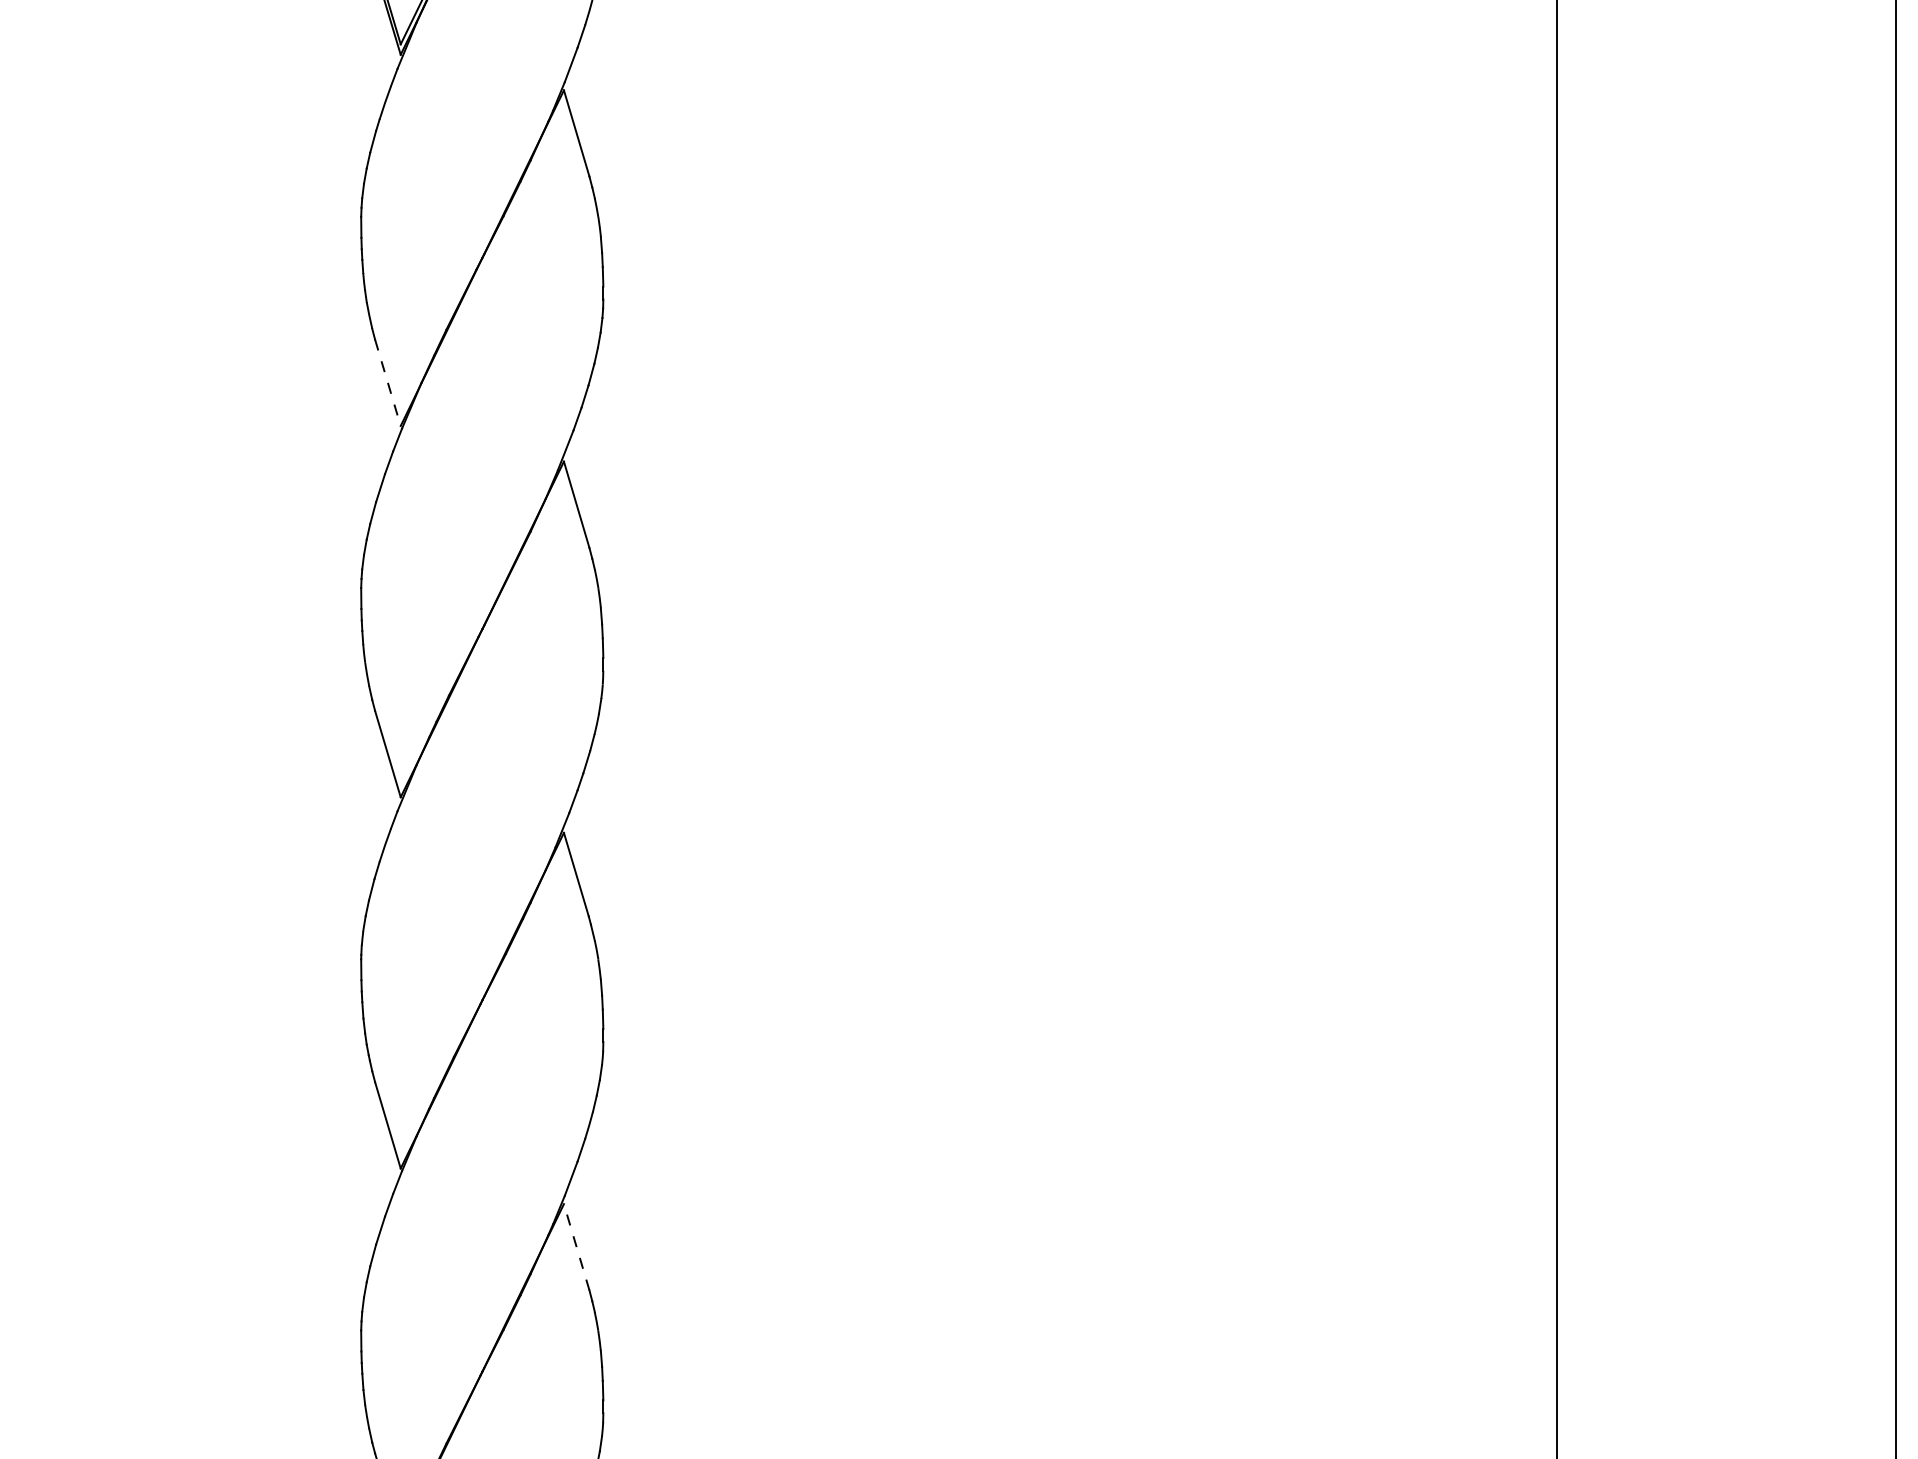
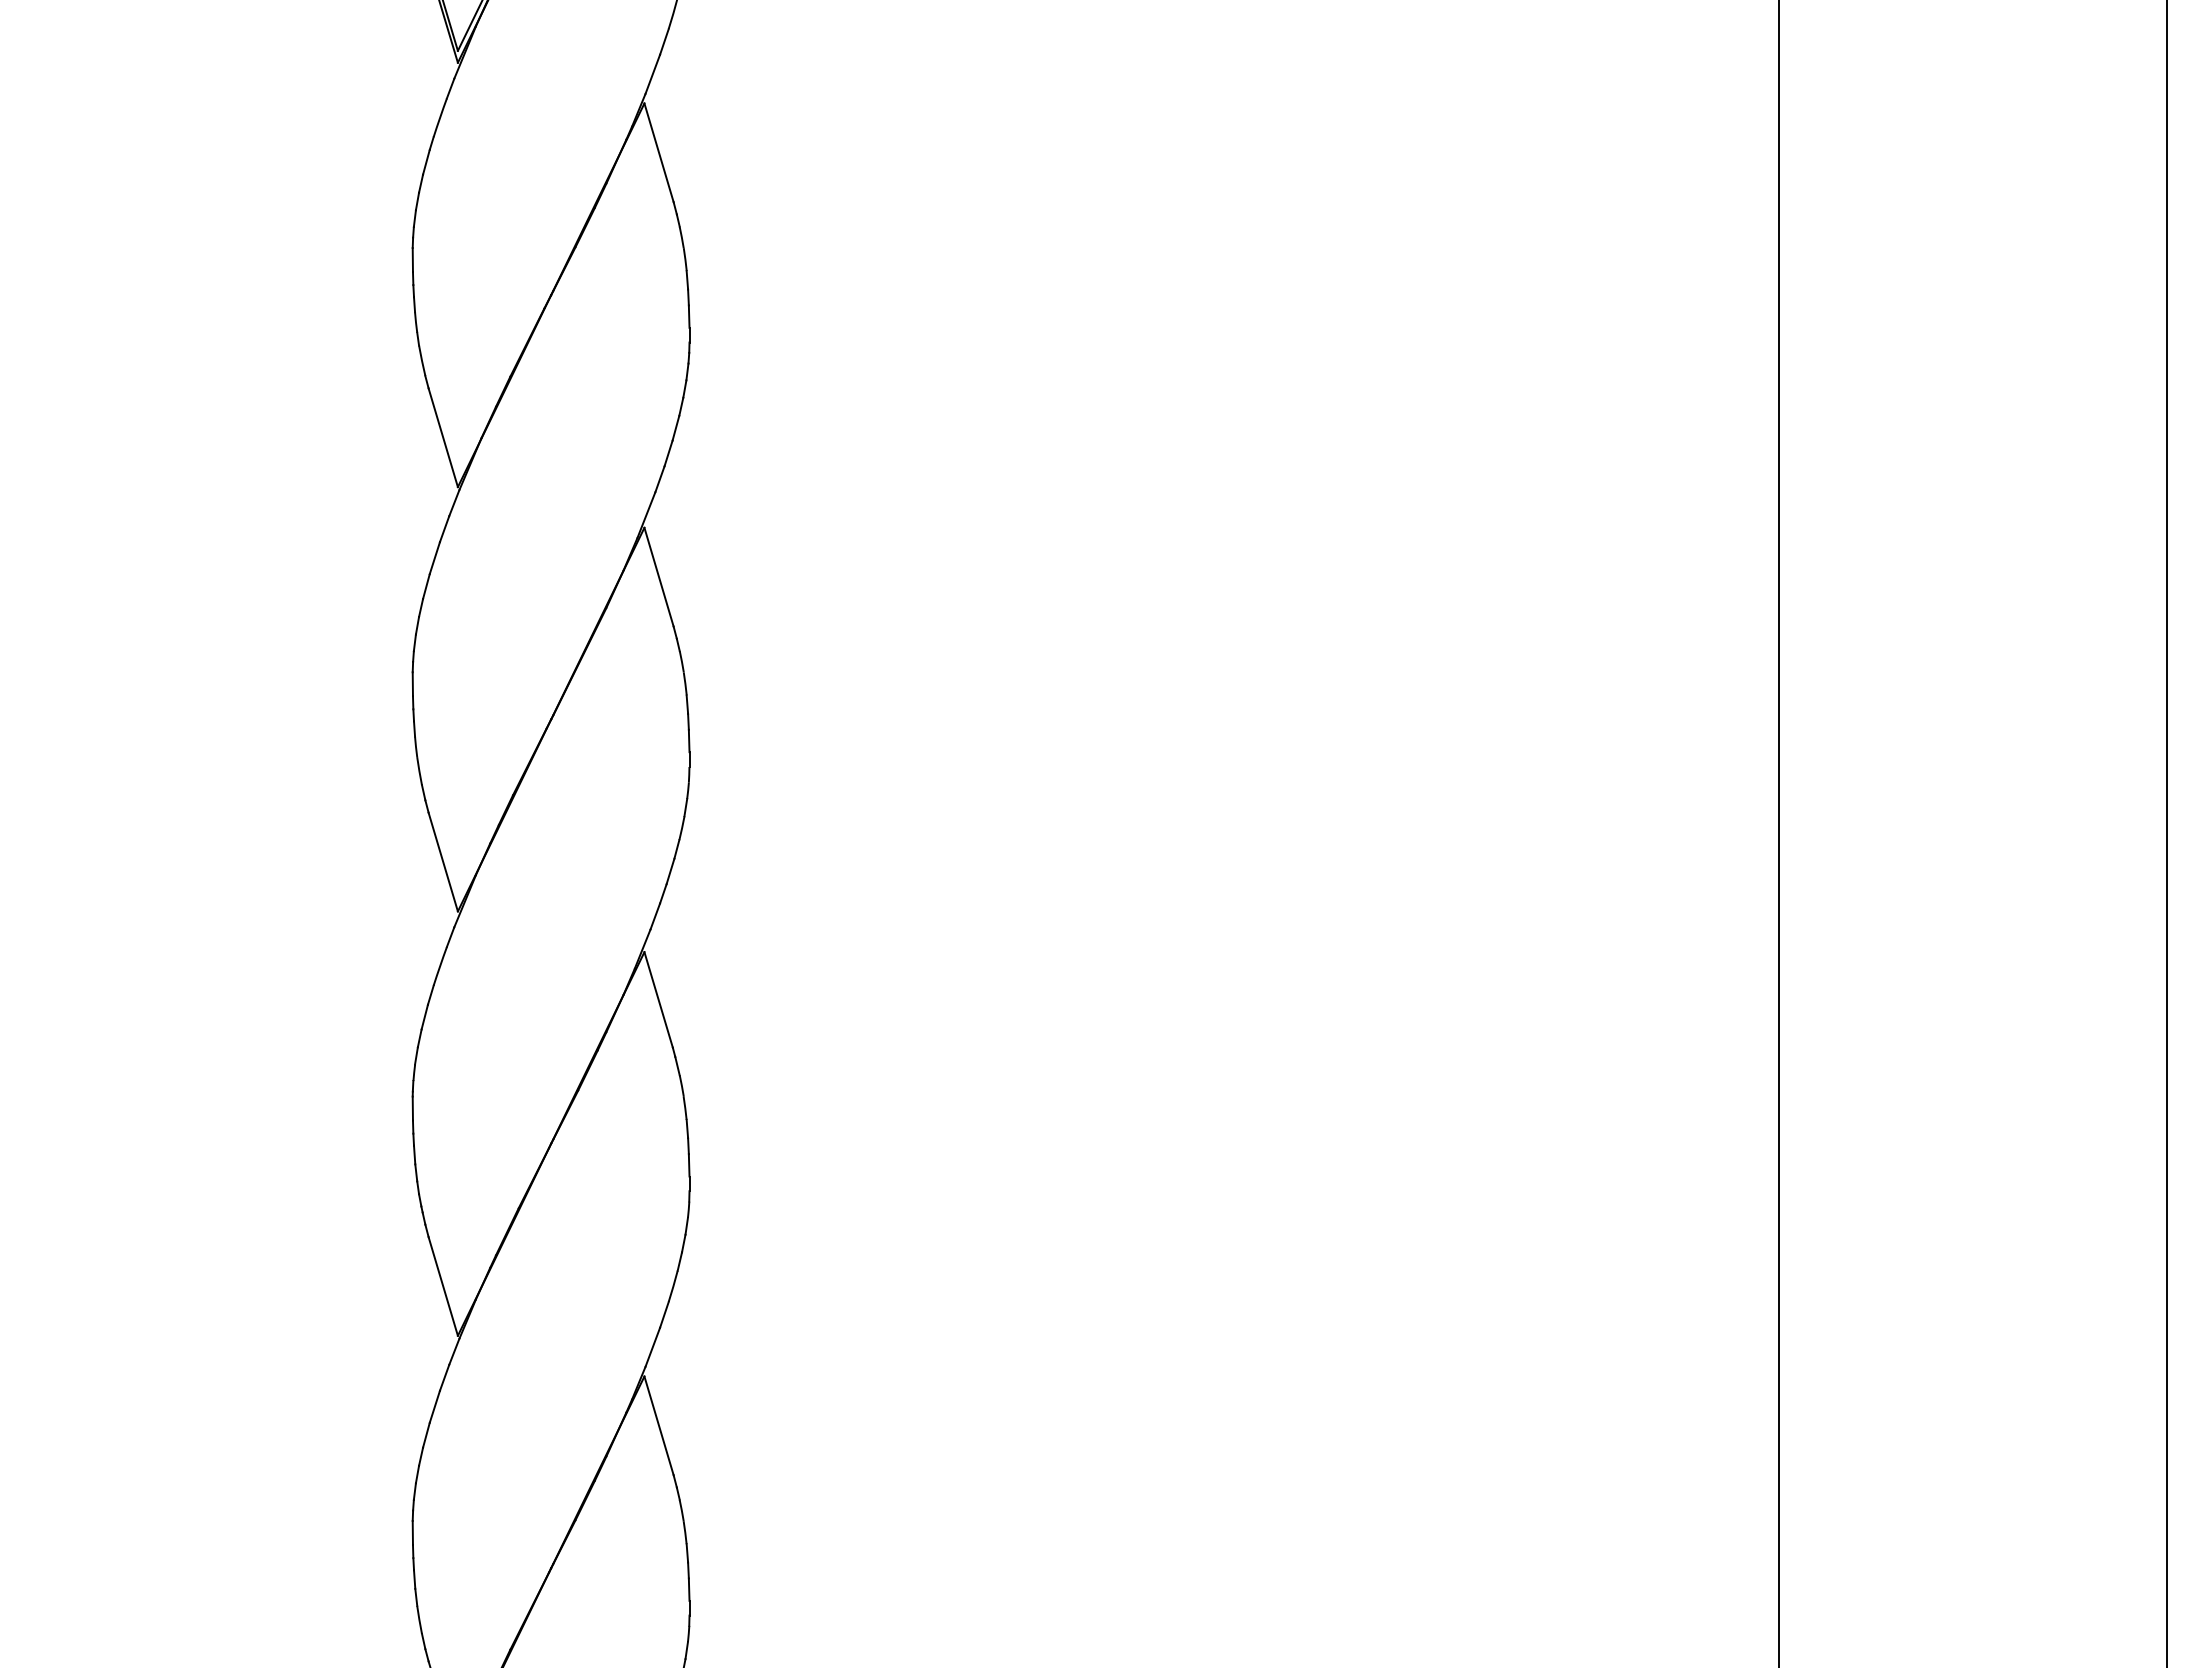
line: (388, 382) -> (443, 437), dashed -> solid
line: (576, 1247) -> (658, 1425), dashed -> solid

